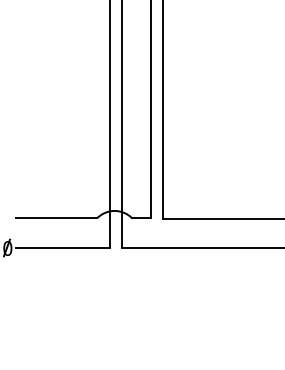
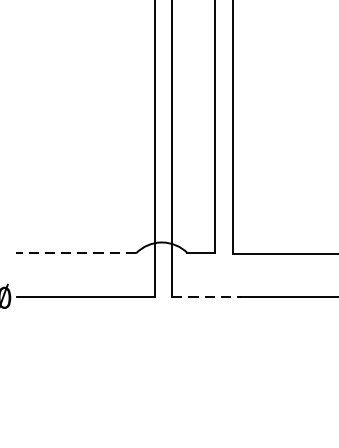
line: (56, 218) -> (76, 253), solid -> dashed
line: (145, 247) -> (207, 296), solid -> dashed

